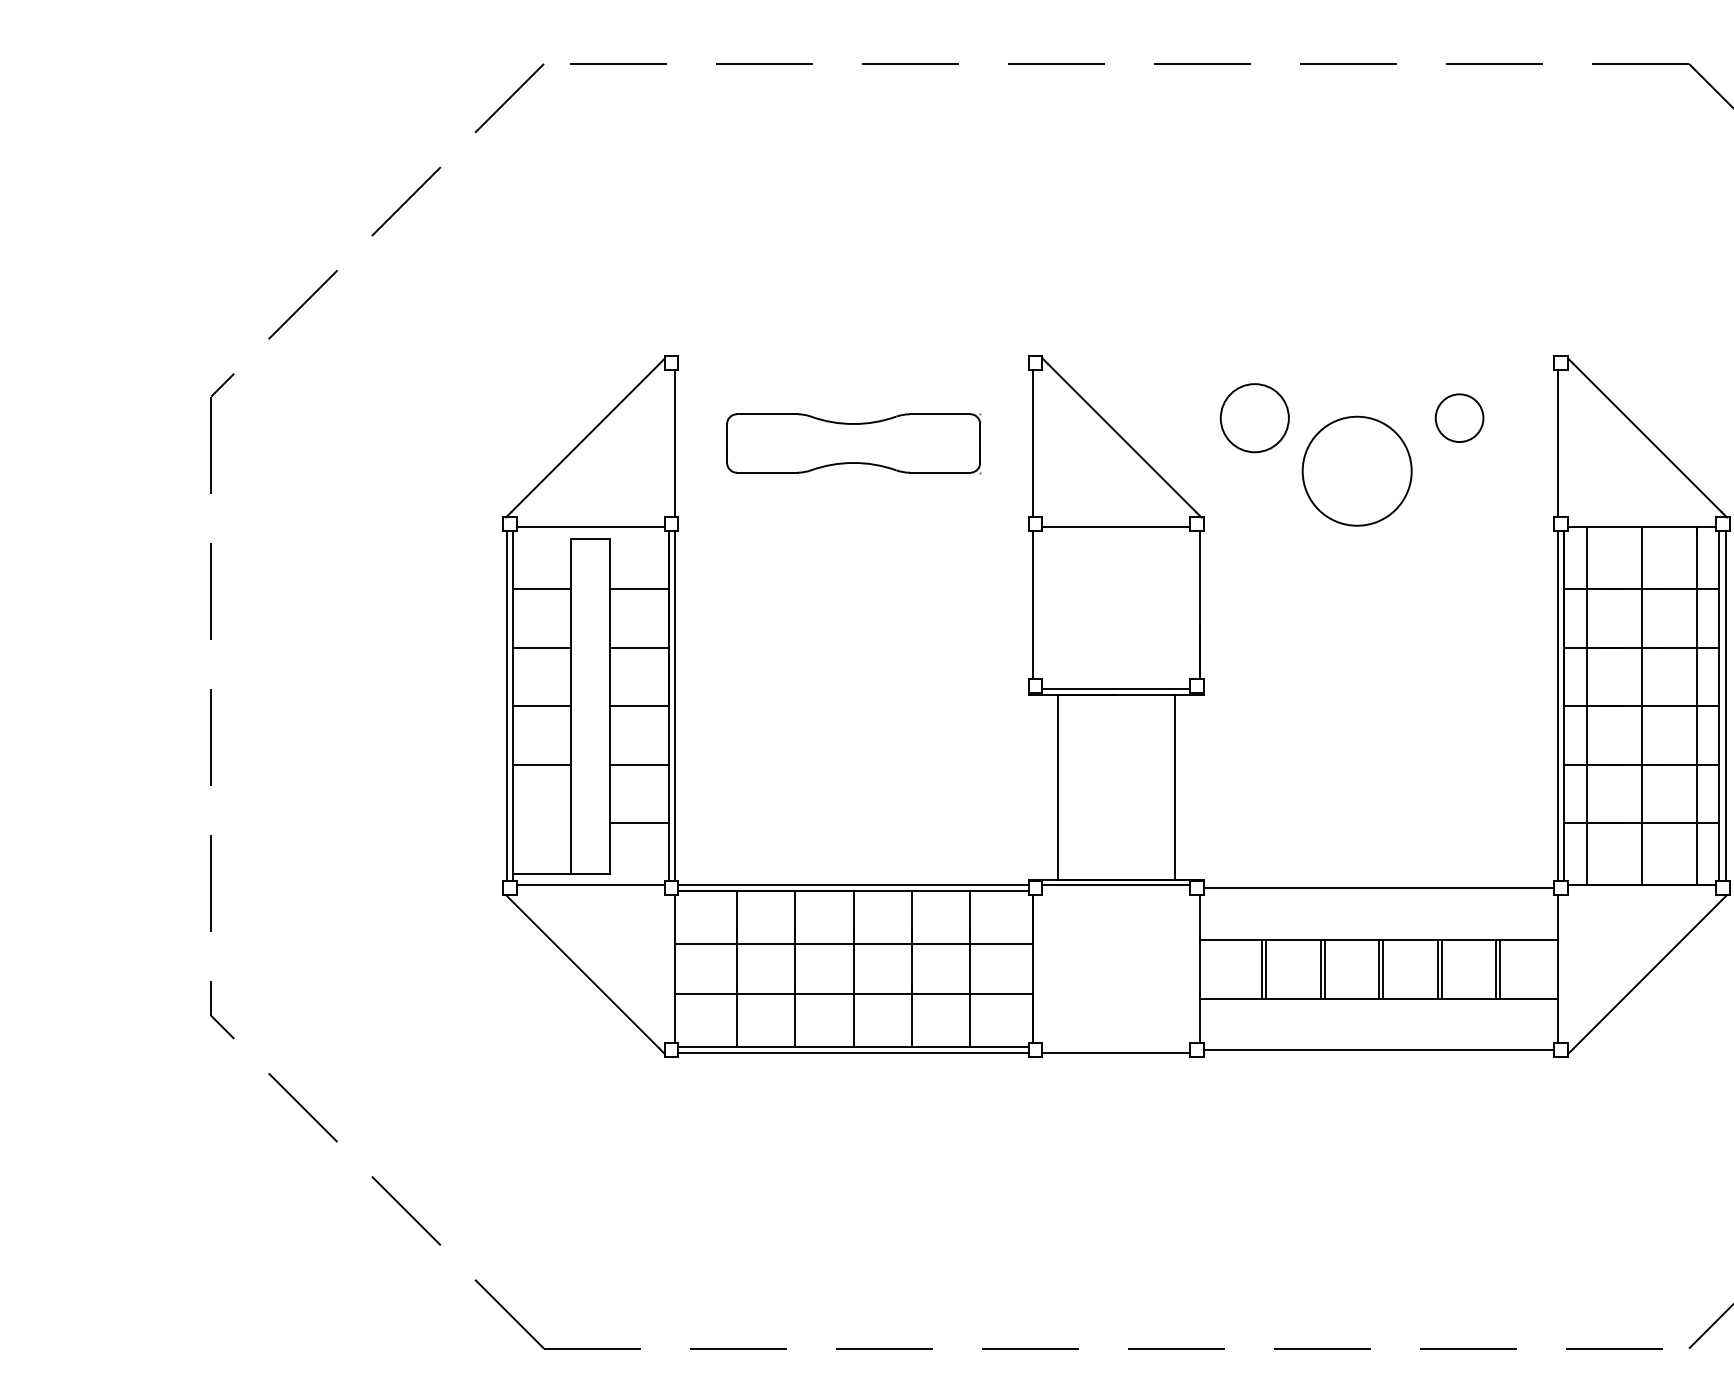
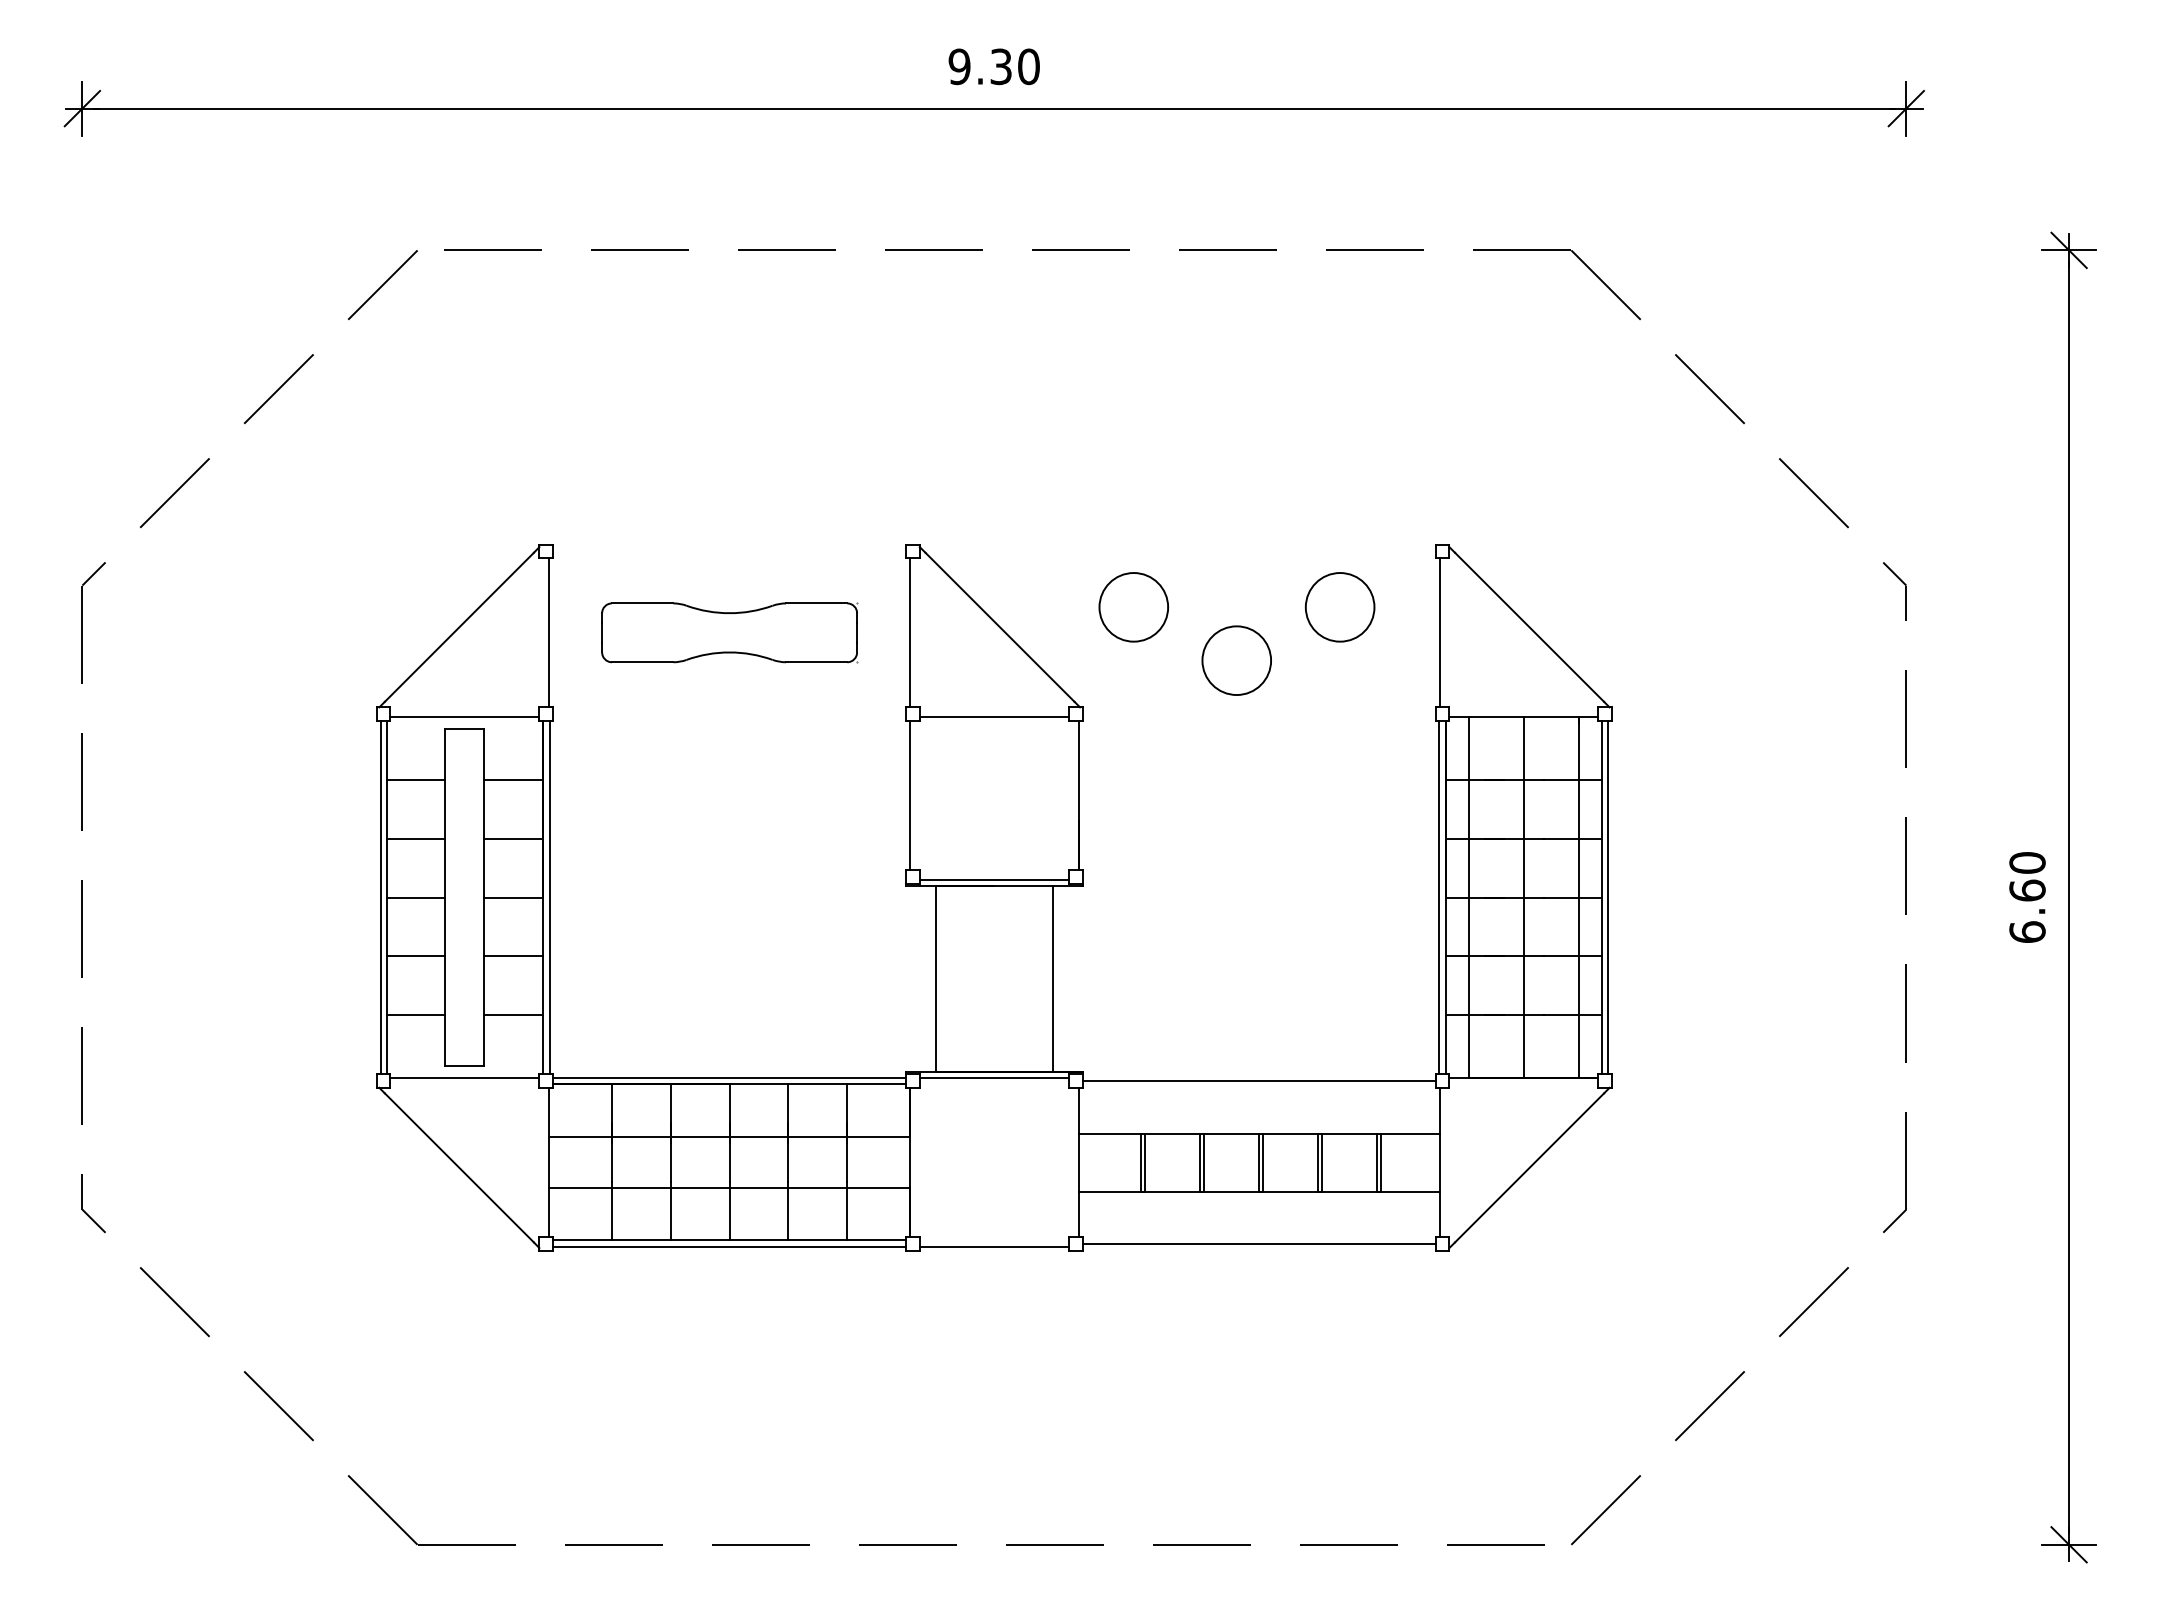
circle: (1458, 418) -> (1339, 607), size x1.43
circle: (1356, 470) -> (1236, 660), size x0.62
line: (541, 873) -> (415, 1015), moved

